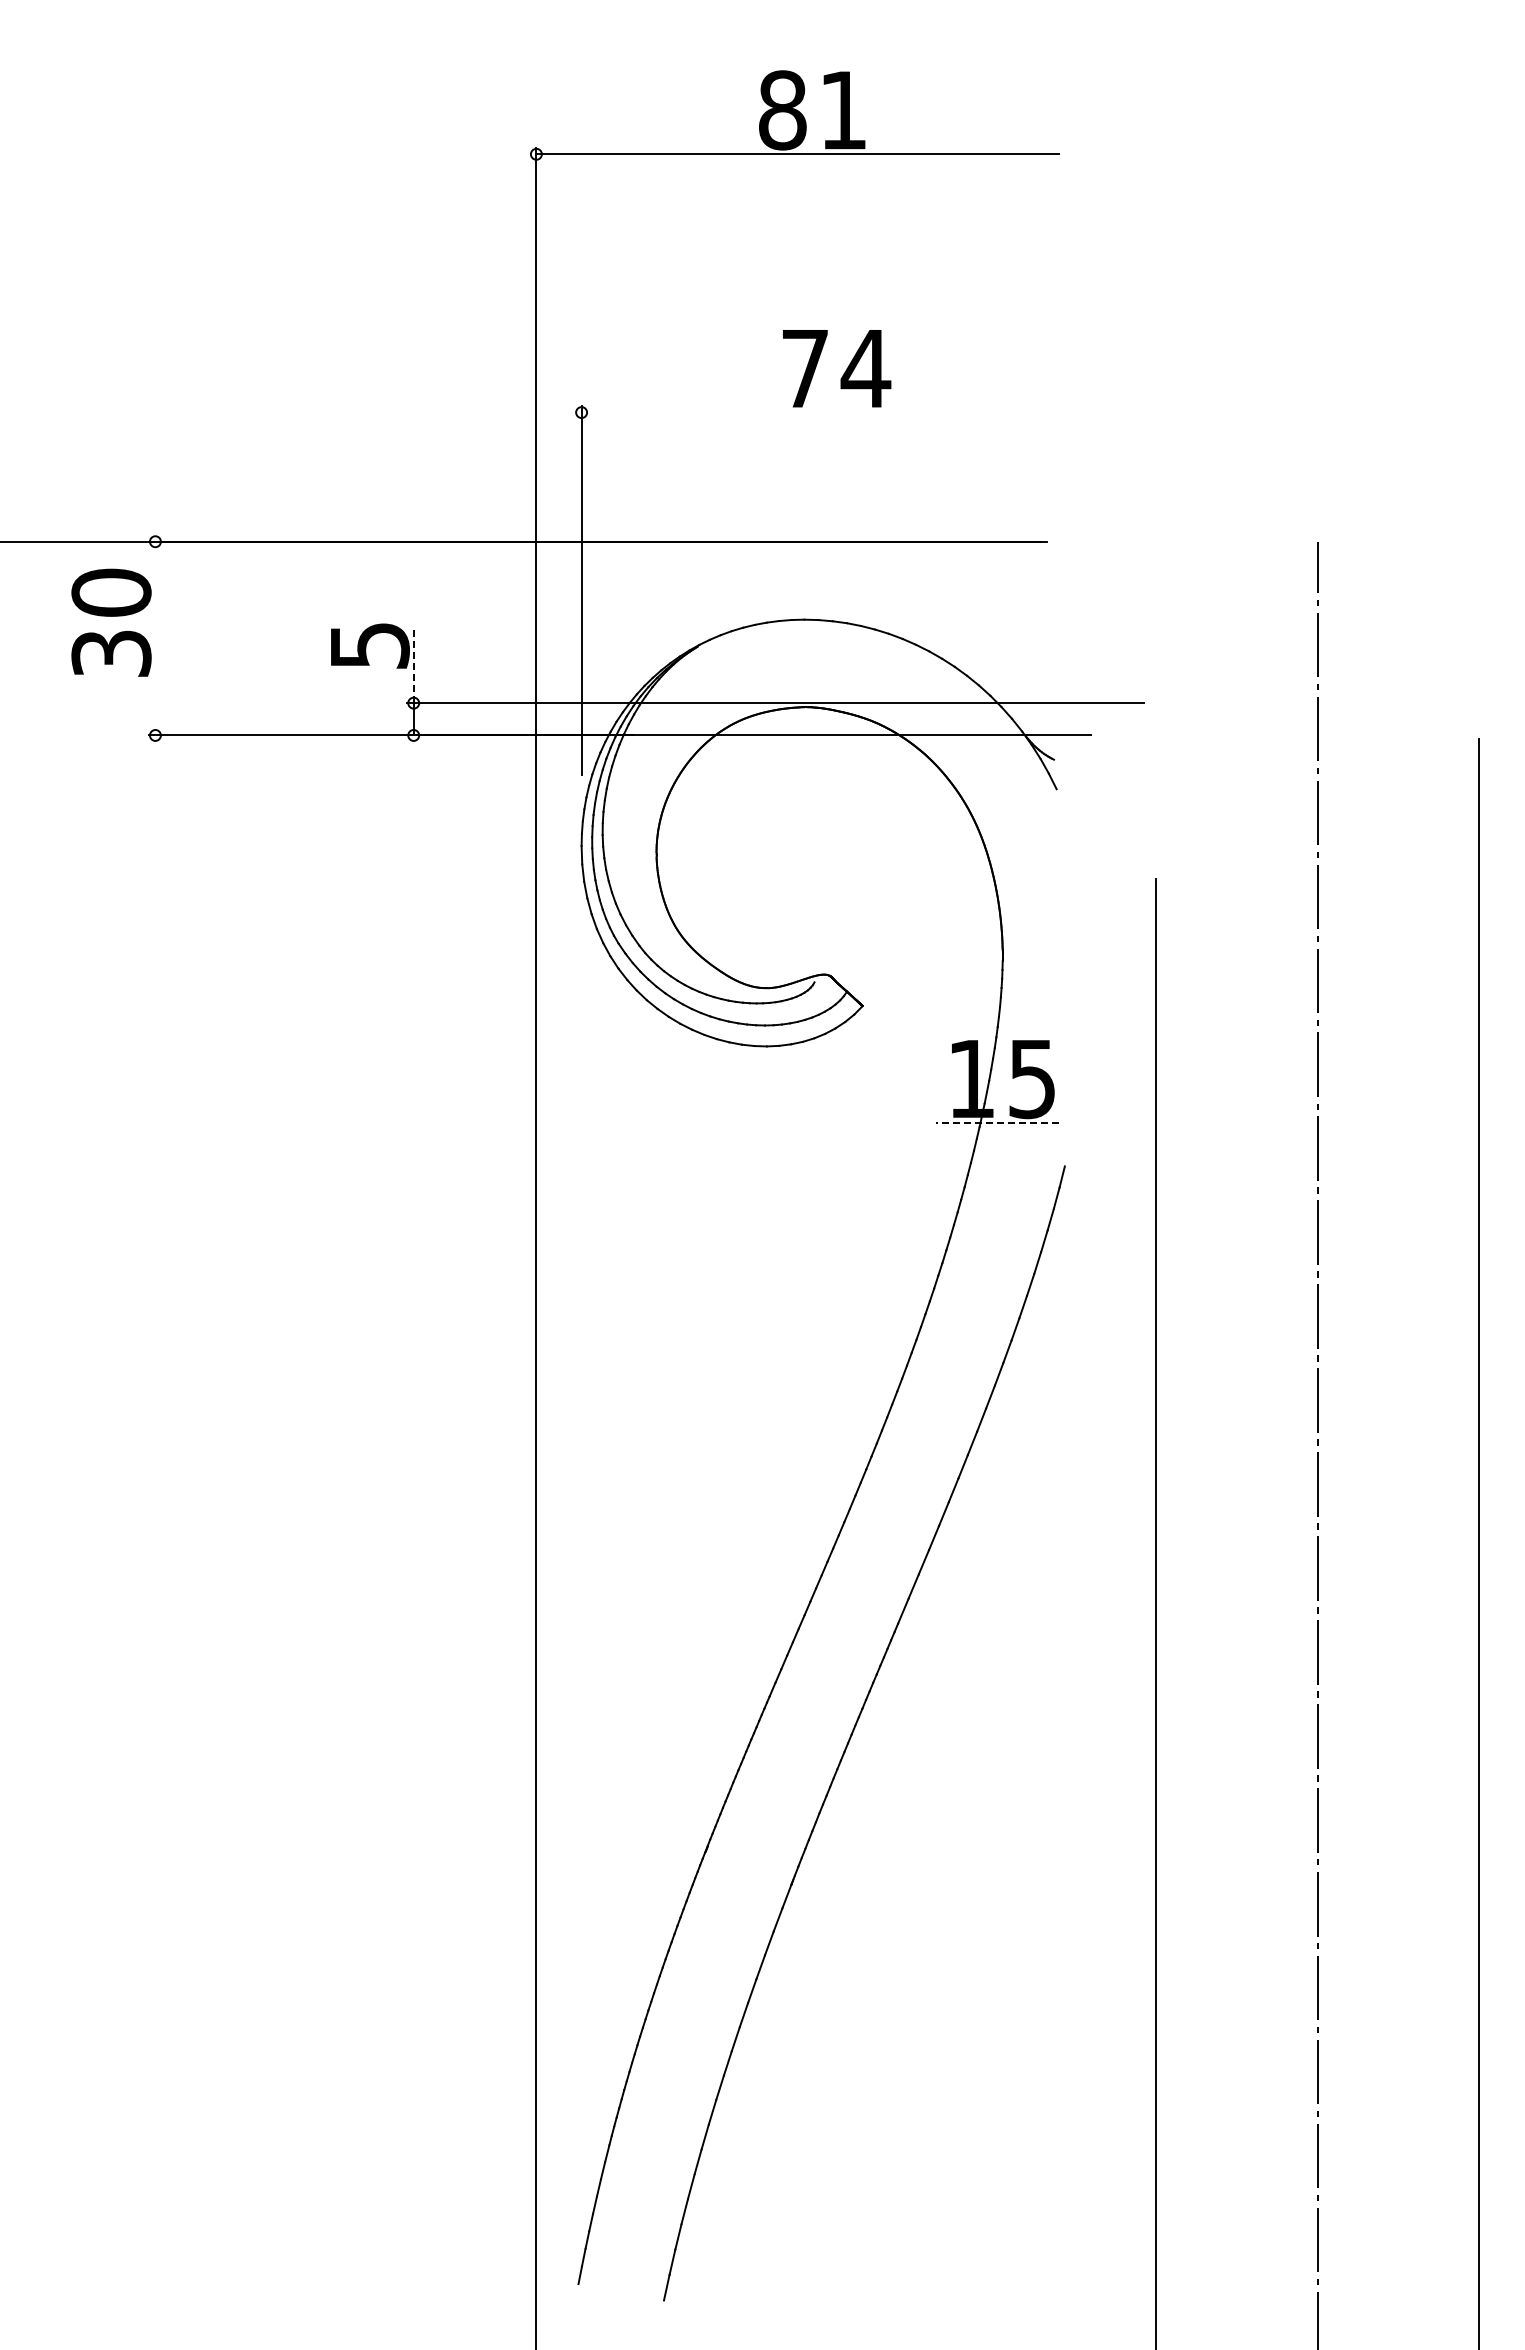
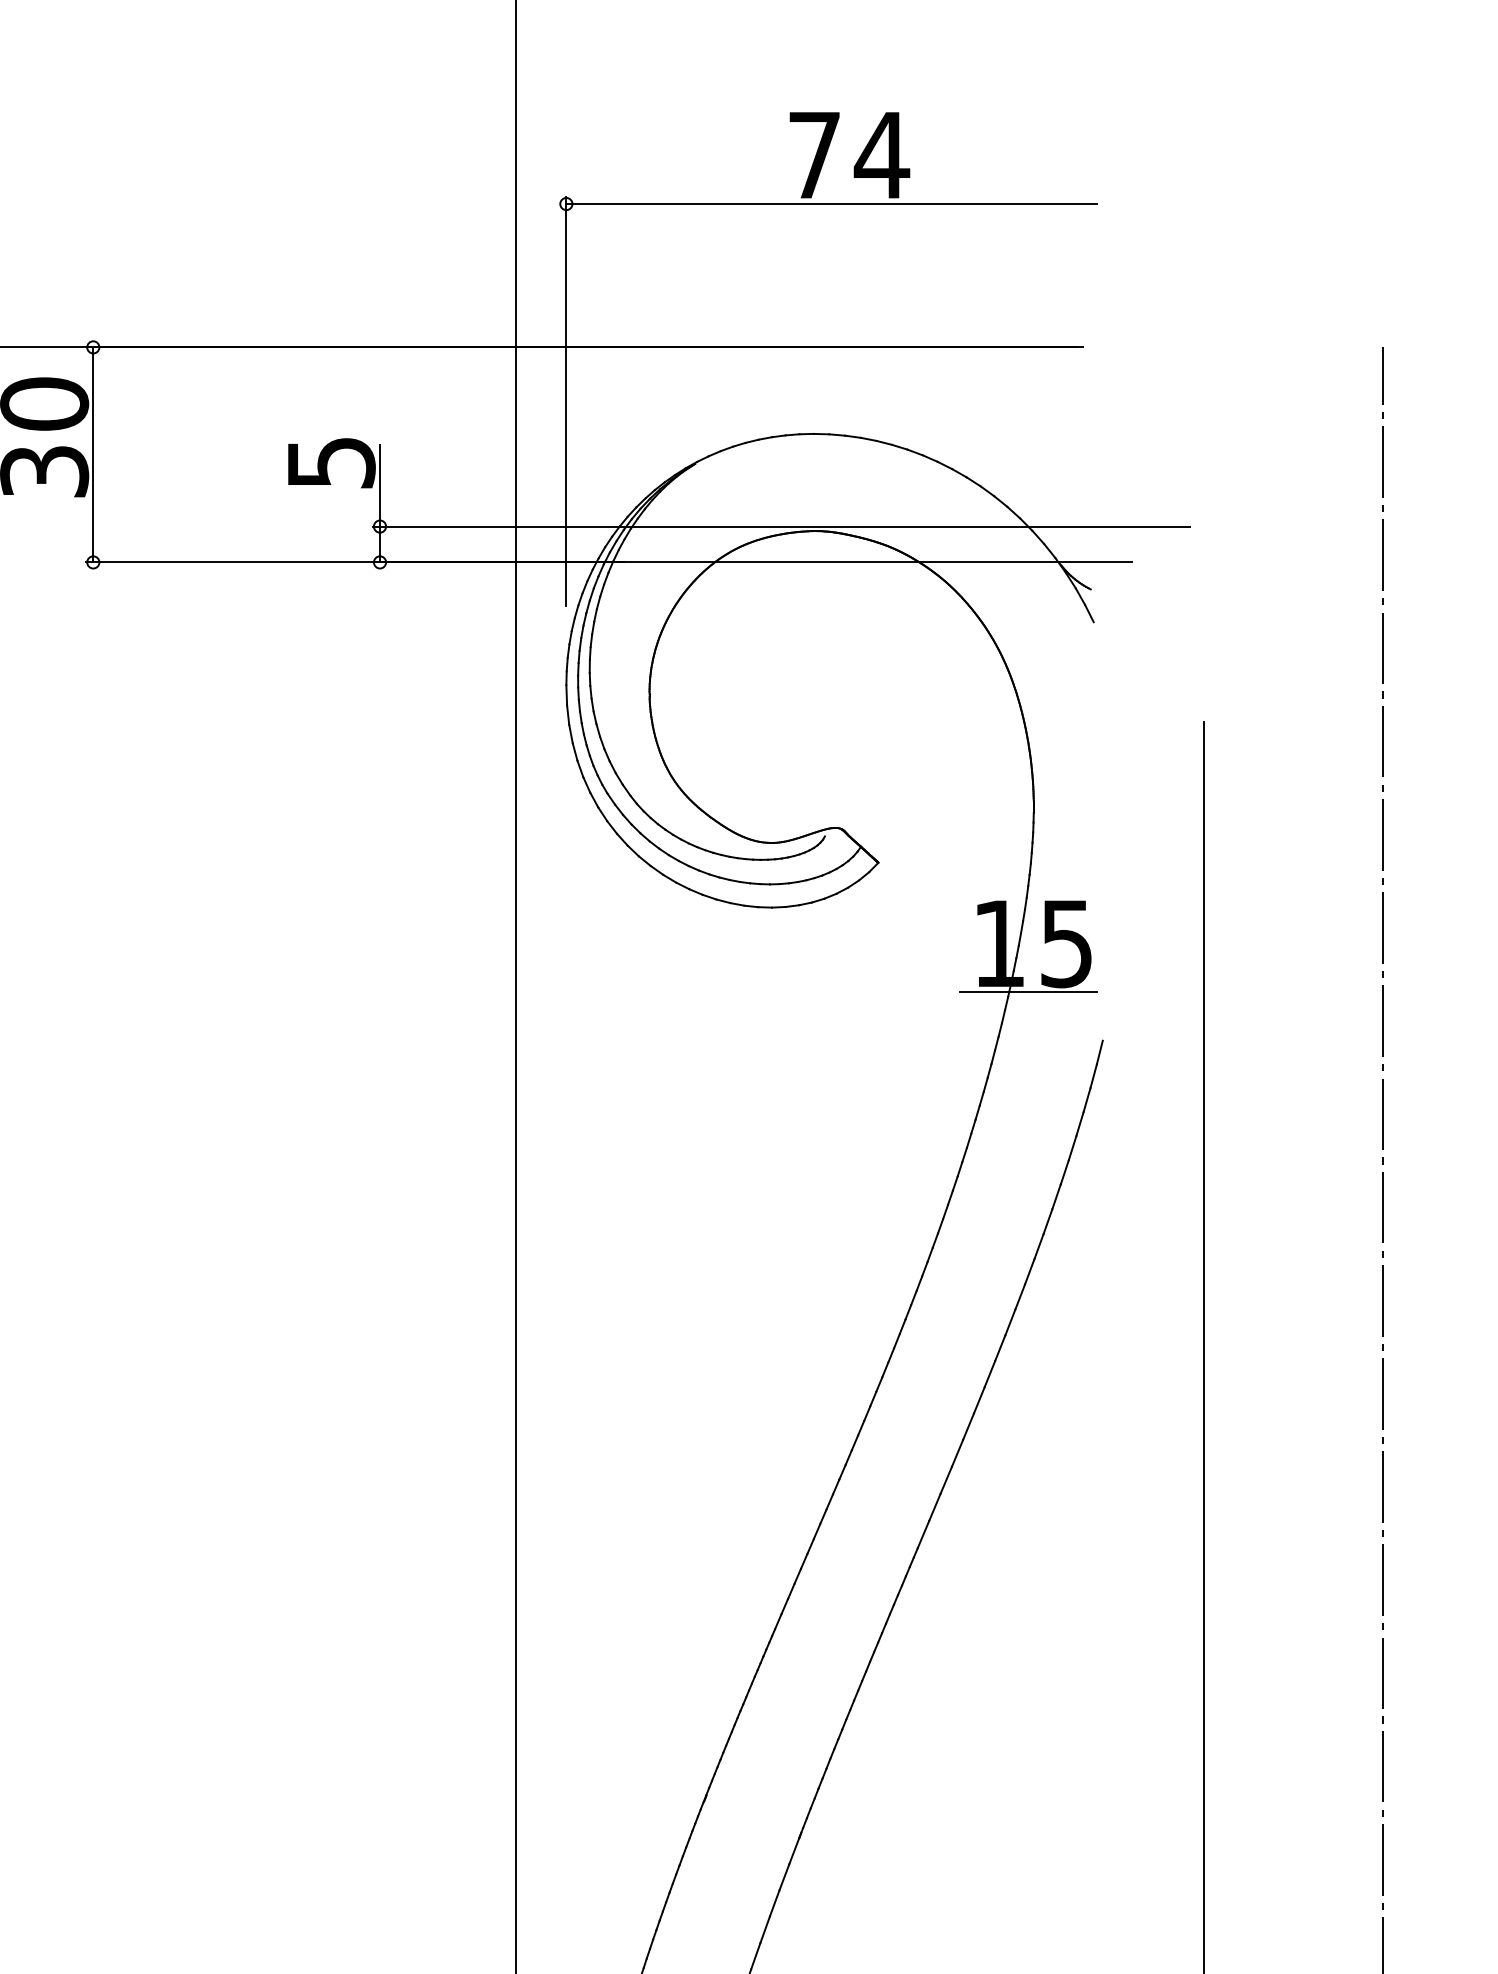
line: (820, 412) -> (831, 203), added
line: (155, 638) -> (93, 454), added
line: (413, 666) -> (379, 485), dashed -> solid
line: (997, 1122) -> (1028, 992), dashed -> solid

